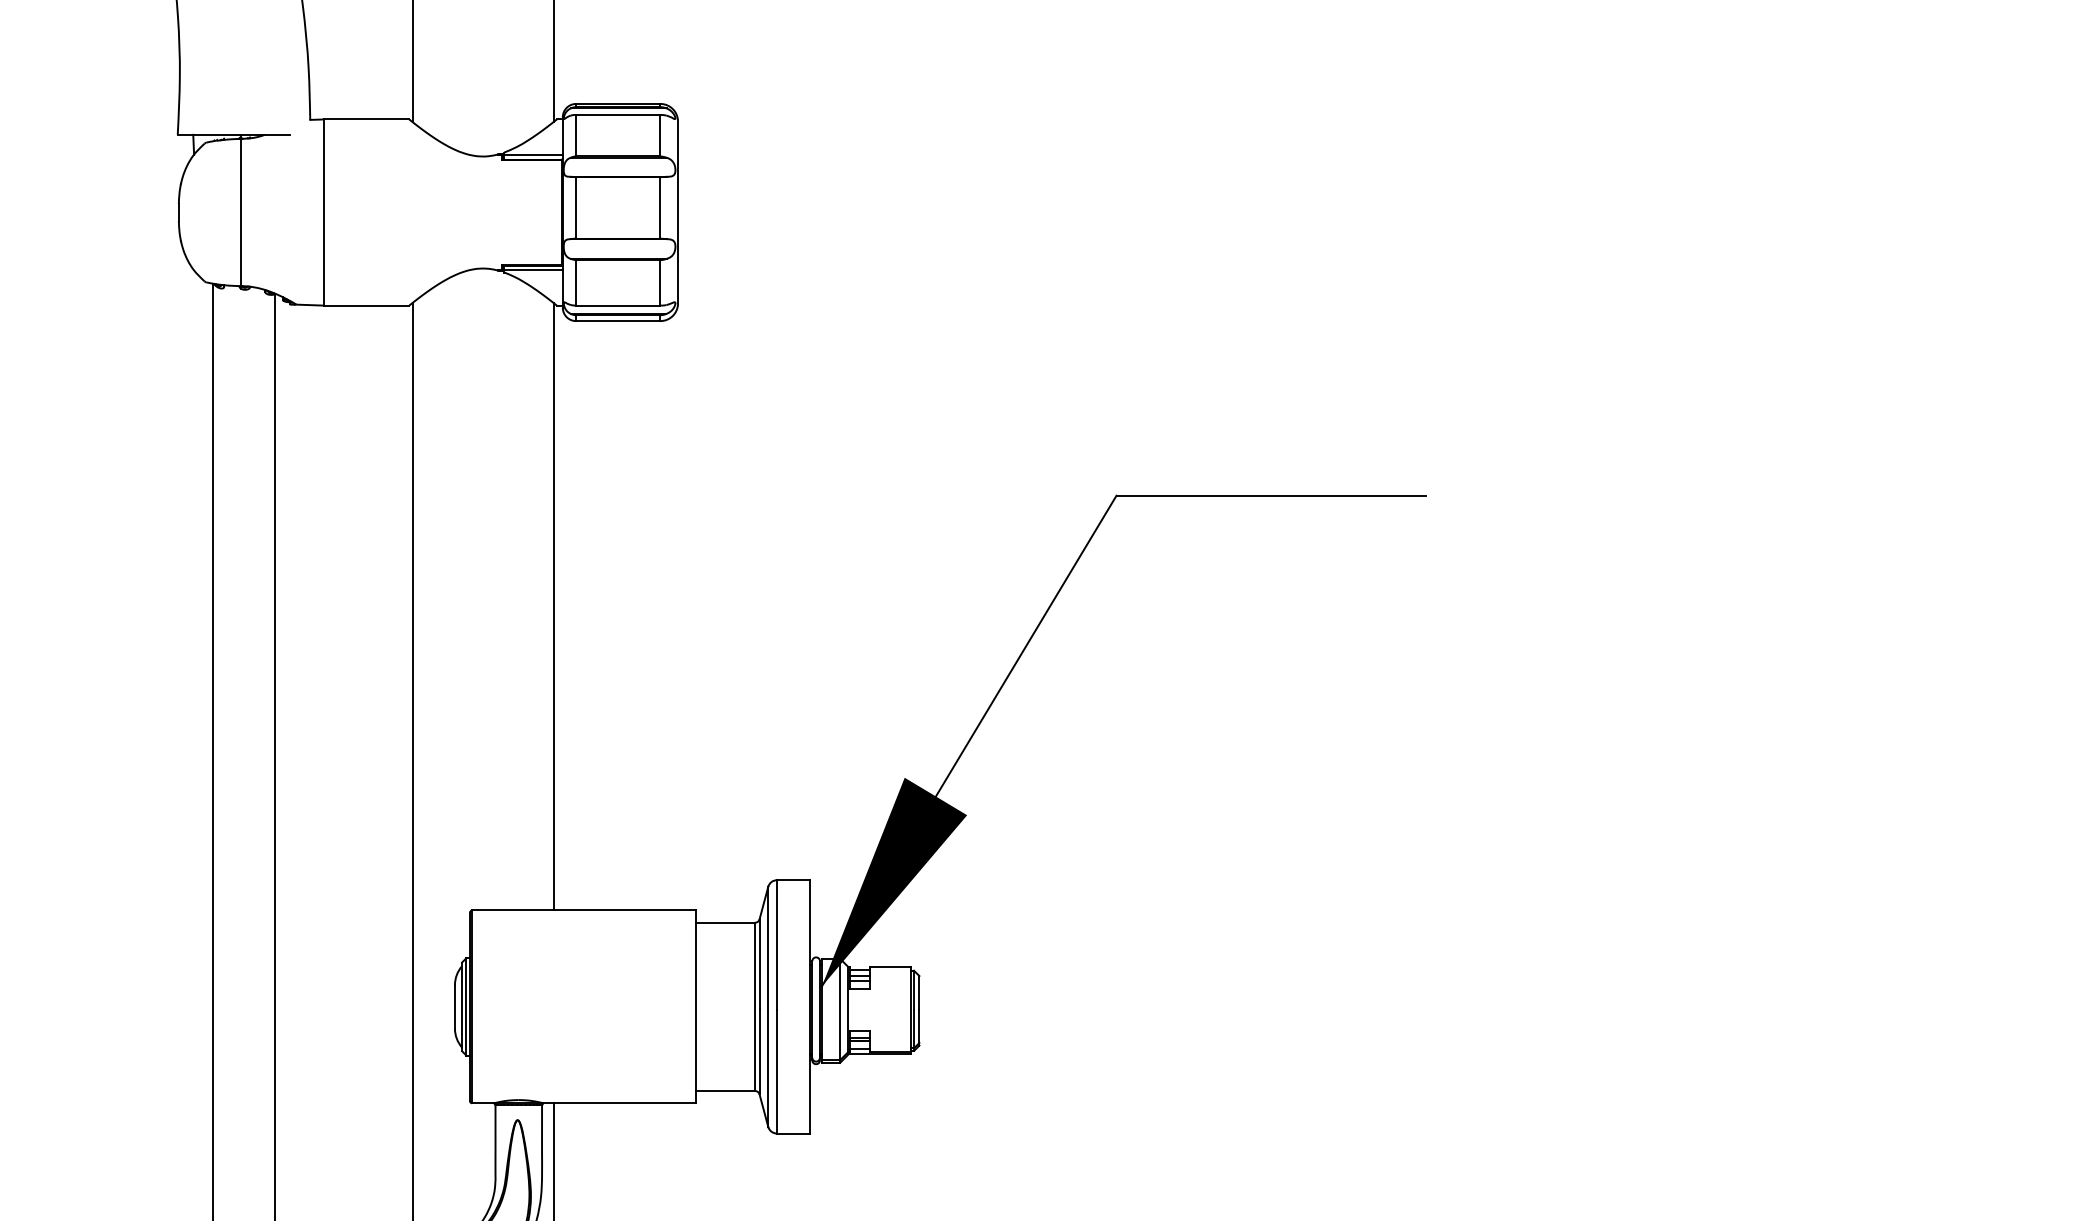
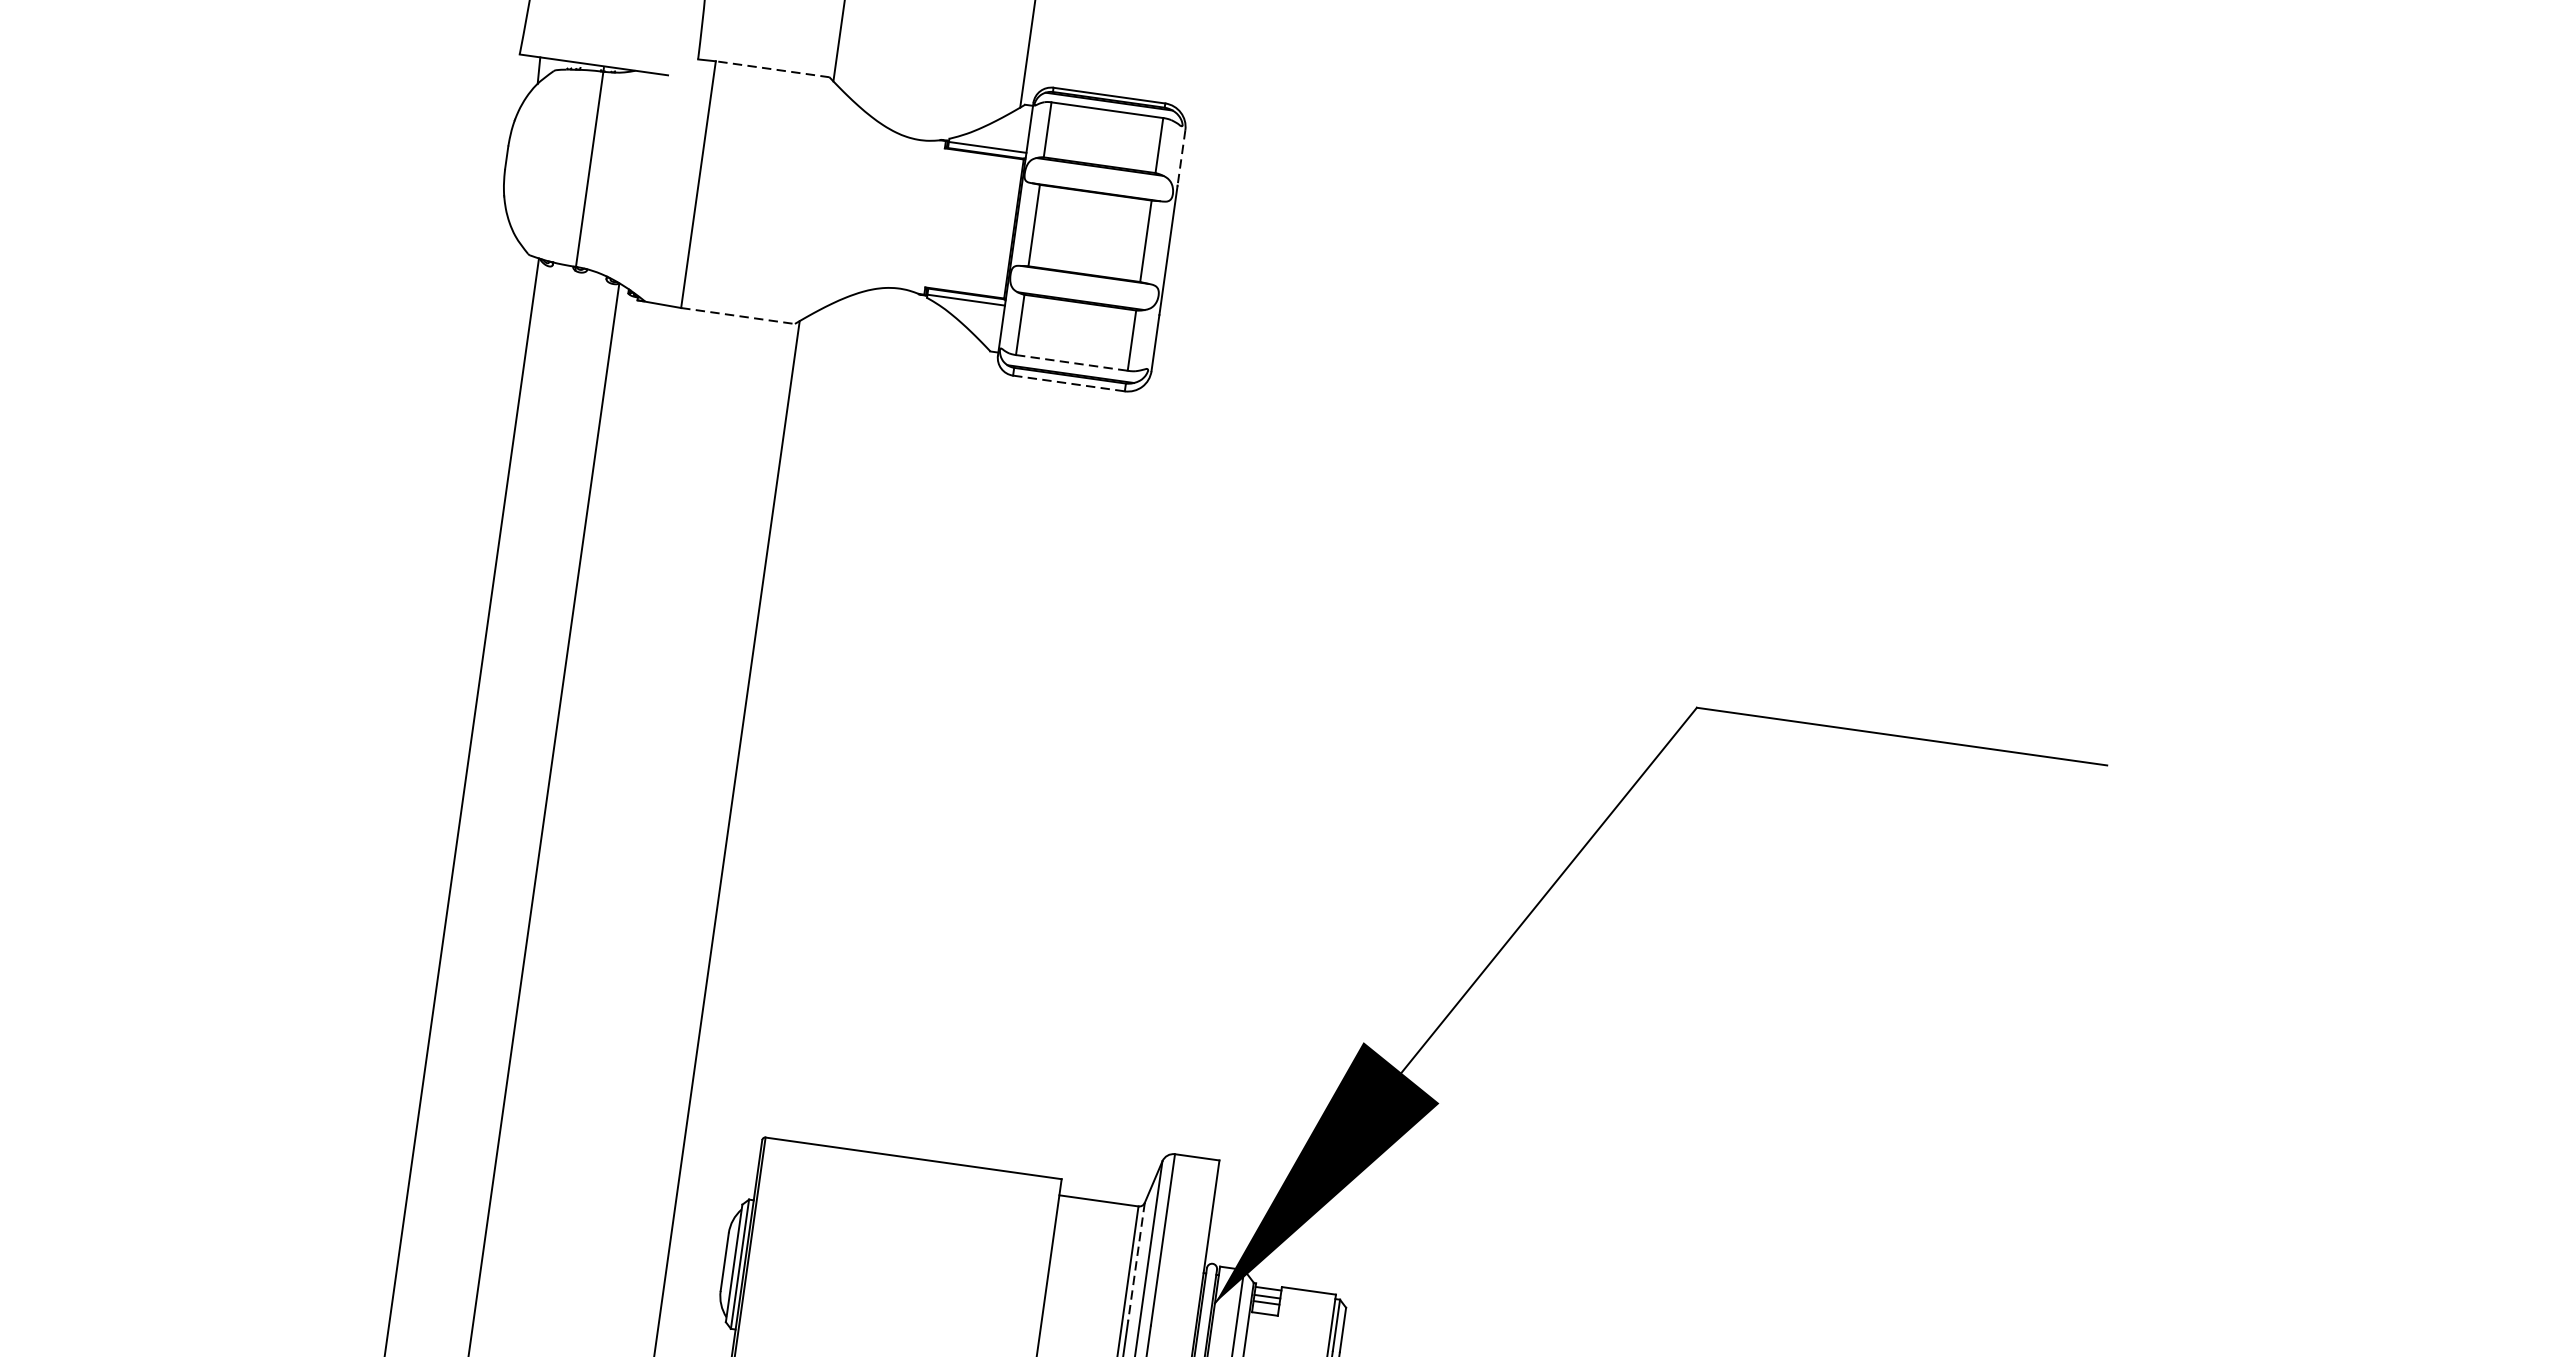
line: (366, 119) -> (772, 69), solid -> dashed
line: (678, 143) -> (1181, 159), solid -> dashed
line: (366, 305) -> (738, 315), solid -> dashed
line: (618, 305) -> (1072, 362), solid -> dashed
line: (618, 321) -> (1069, 384), solid -> dashed
line: (553, 606) -> (929, 749), removed
line: (759, 964) -> (1136, 1262), solid -> dashed

